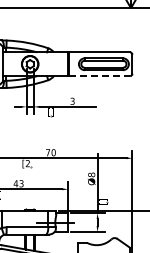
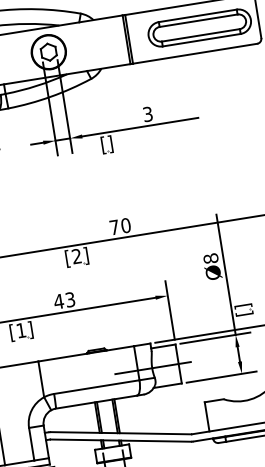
line: (100, 76) -> (196, 54), dashed -> solid

